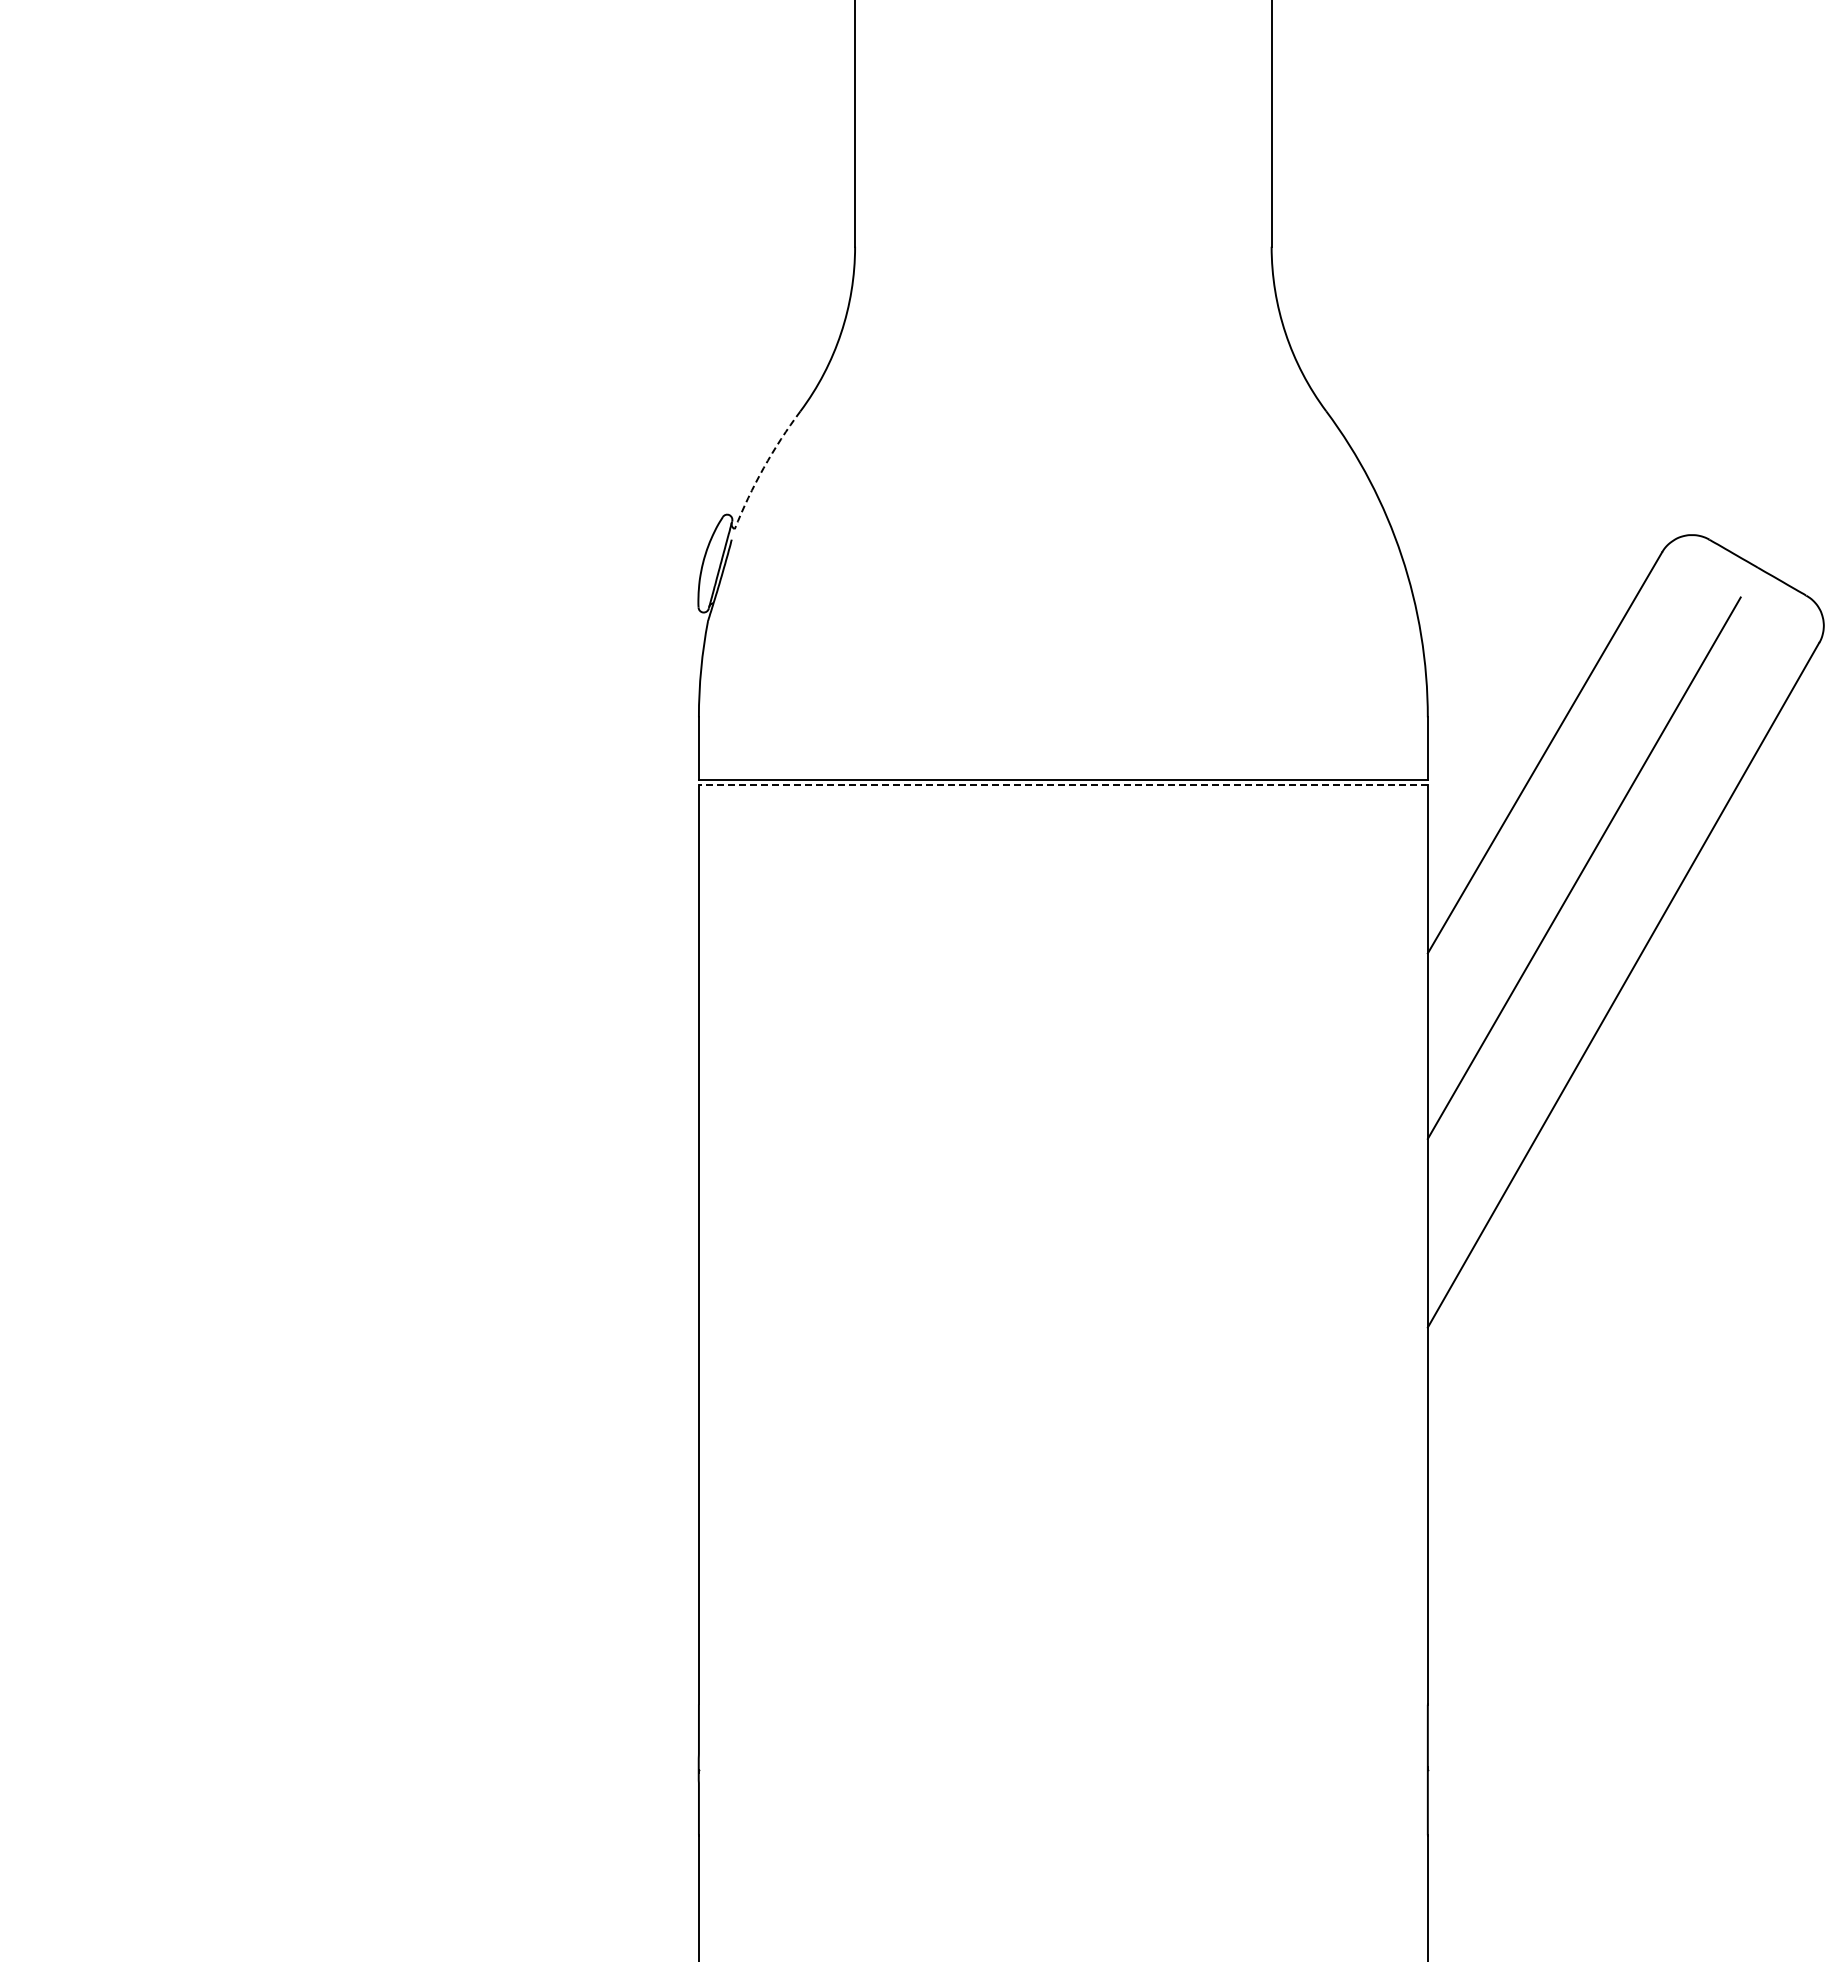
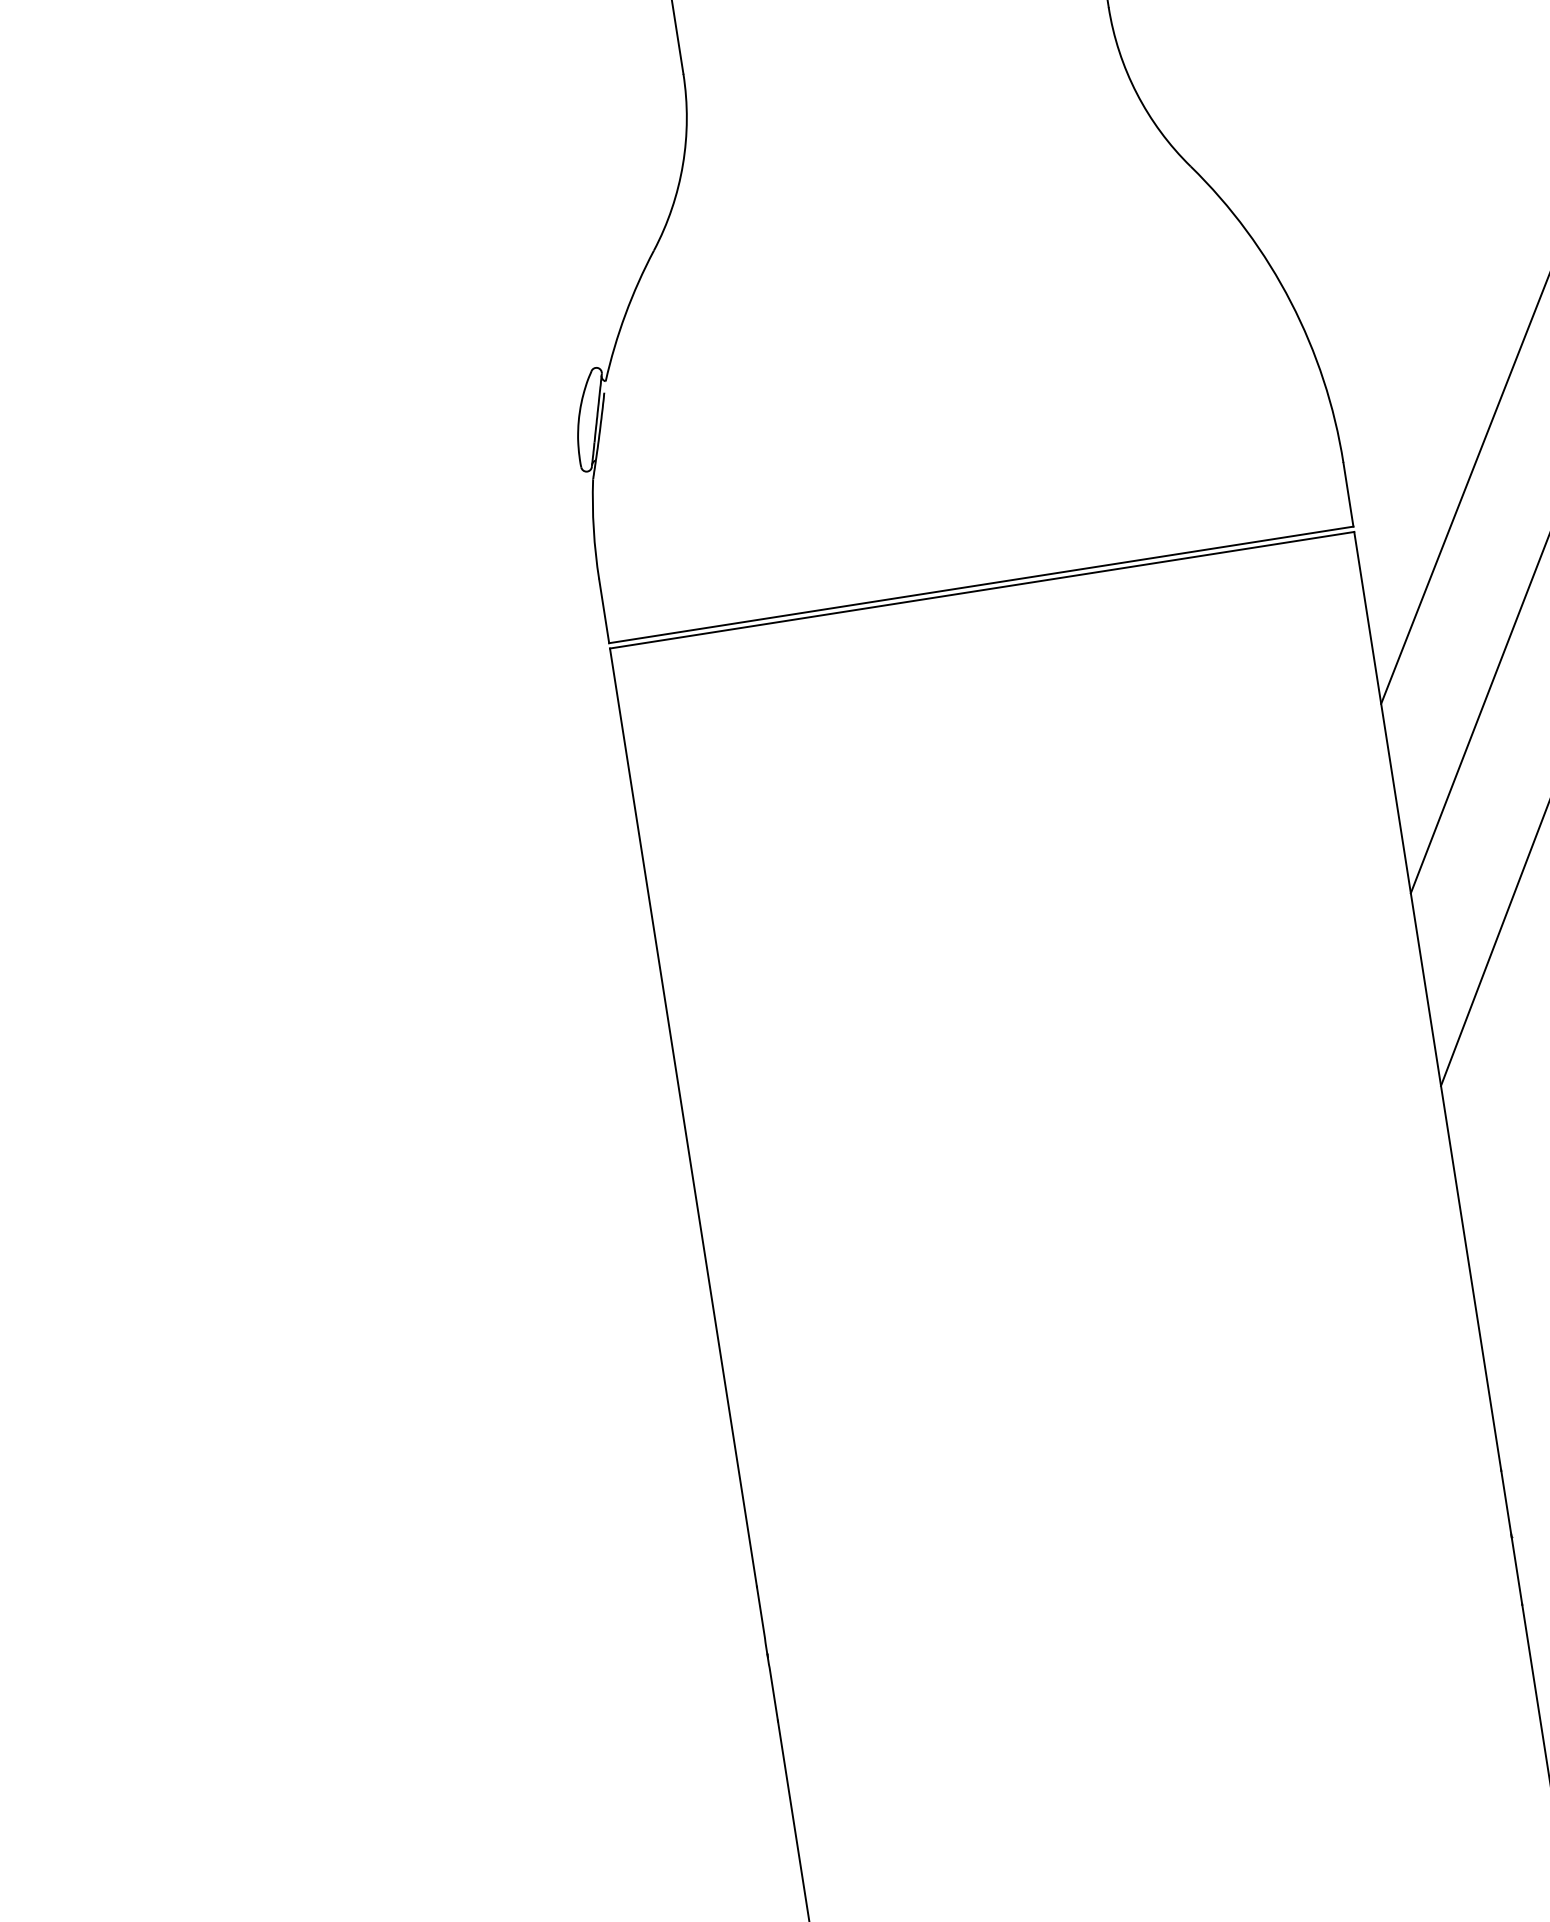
arc: (763, 468) -> (625, 314), dashed -> solid
line: (1062, 785) -> (981, 590), dashed -> solid

